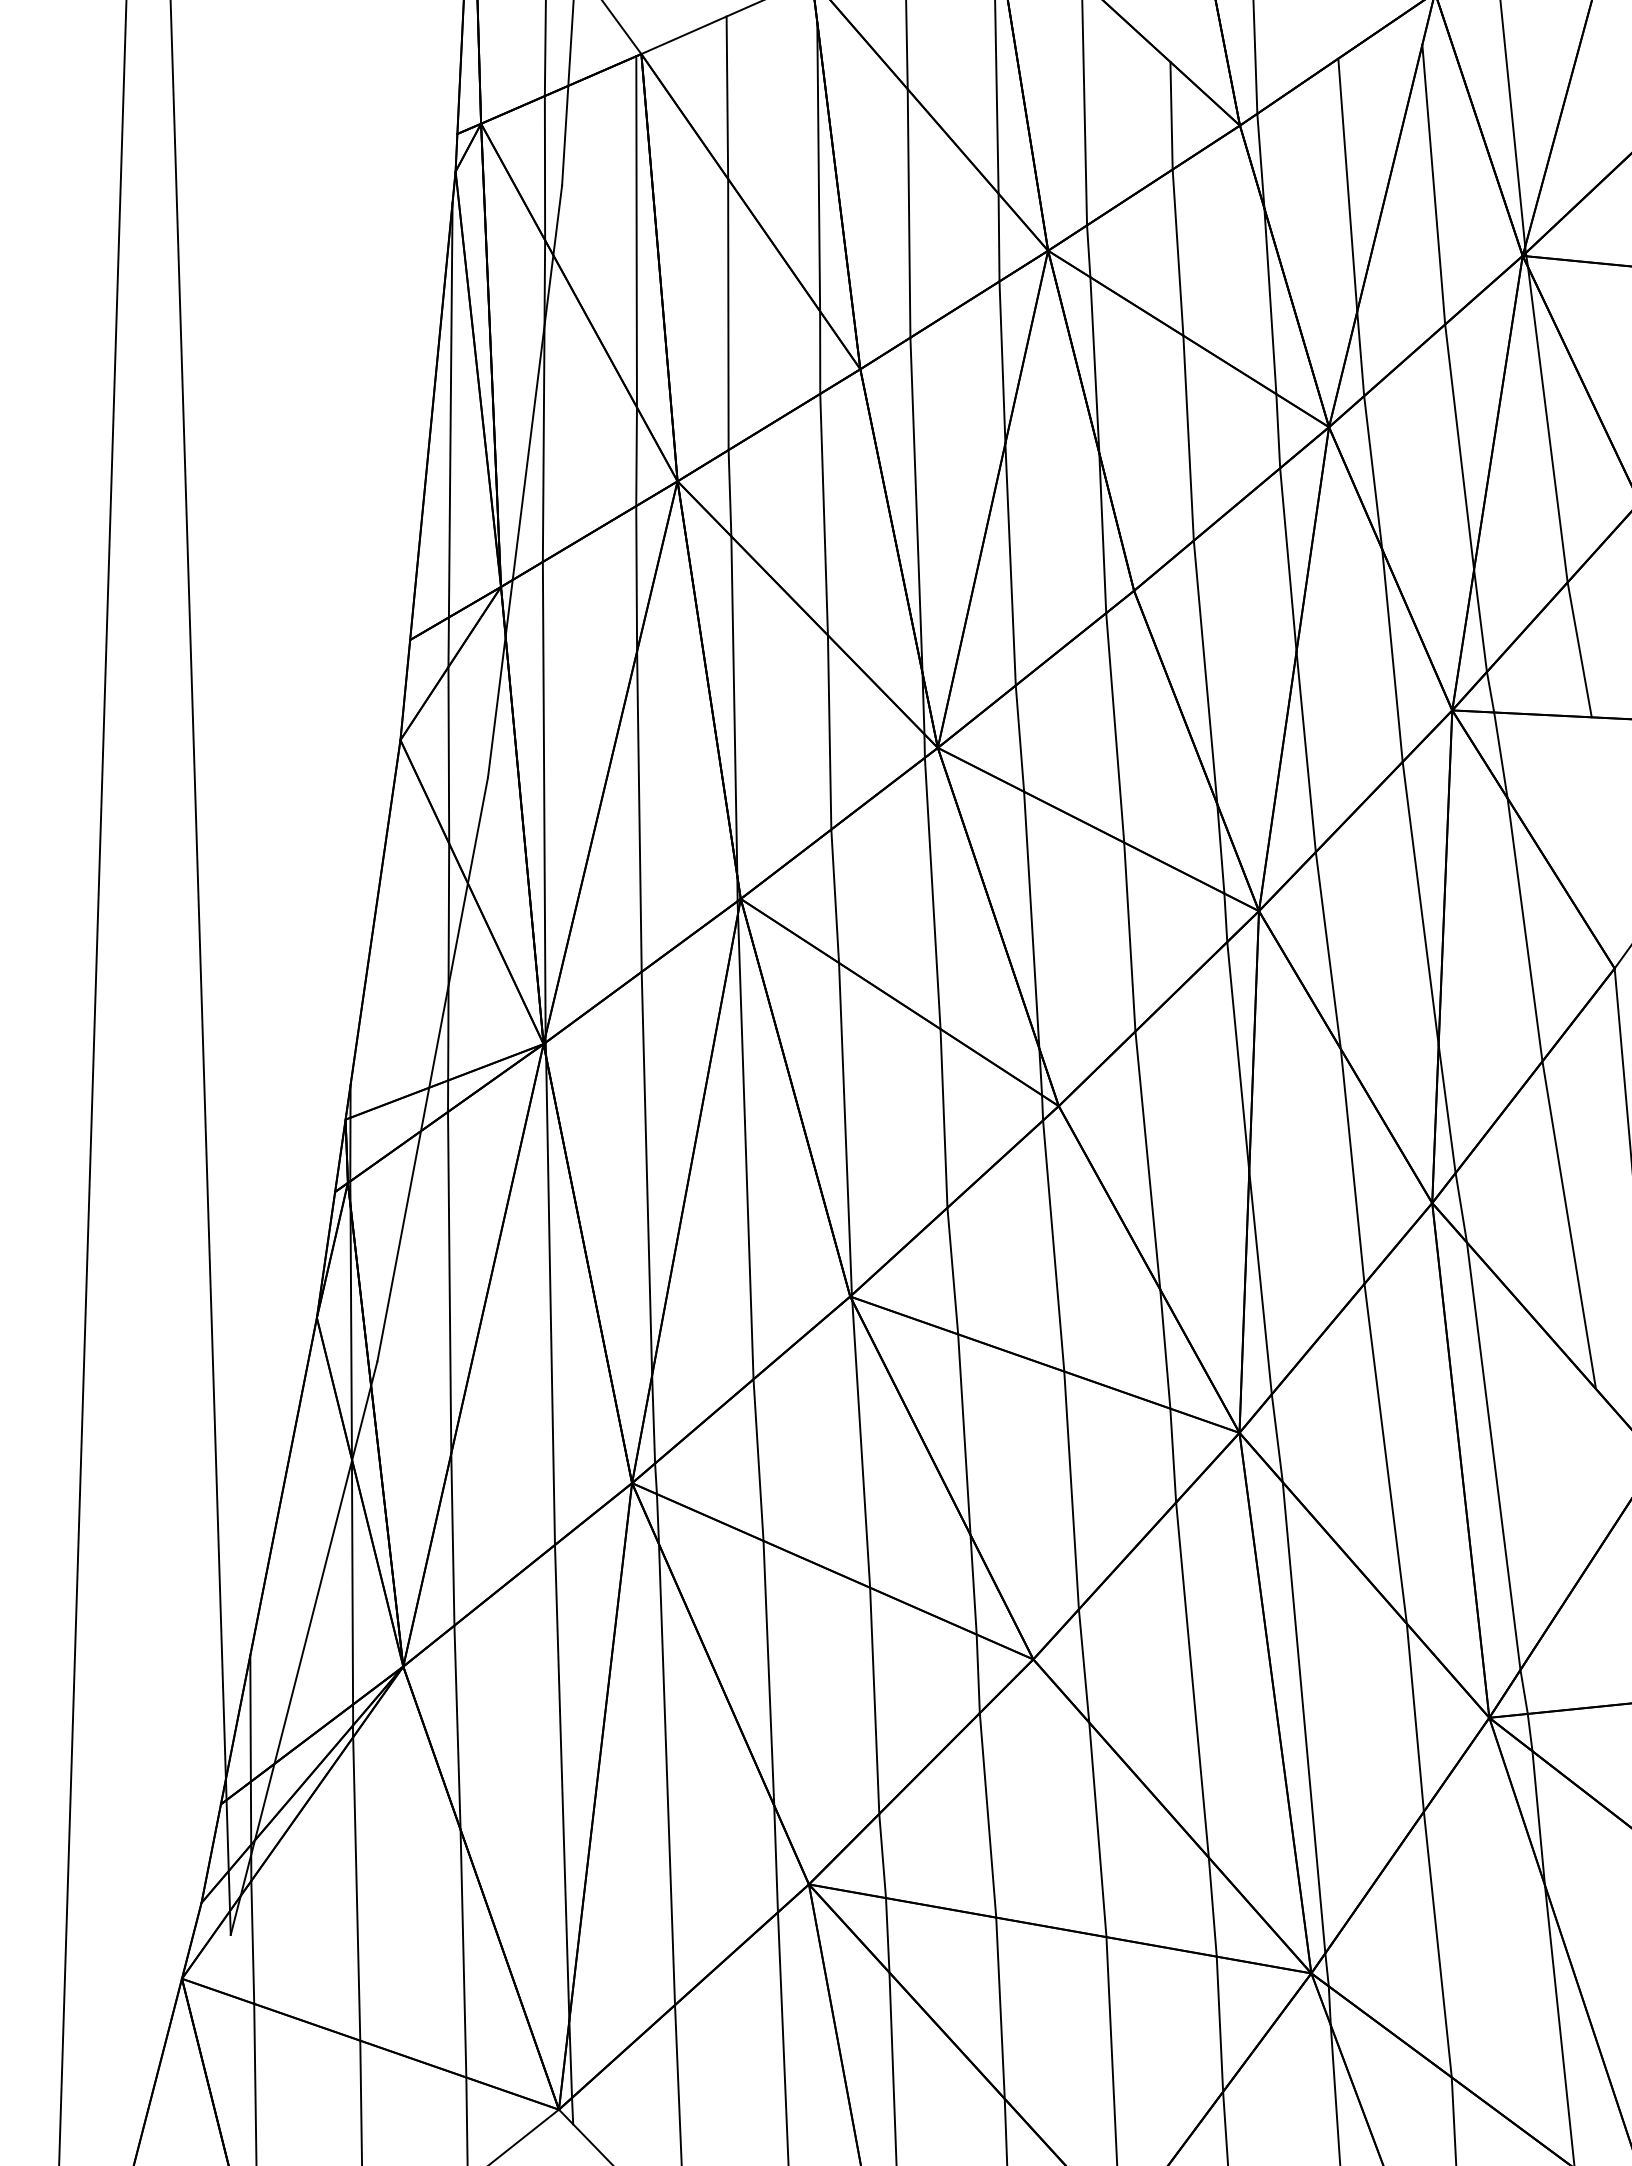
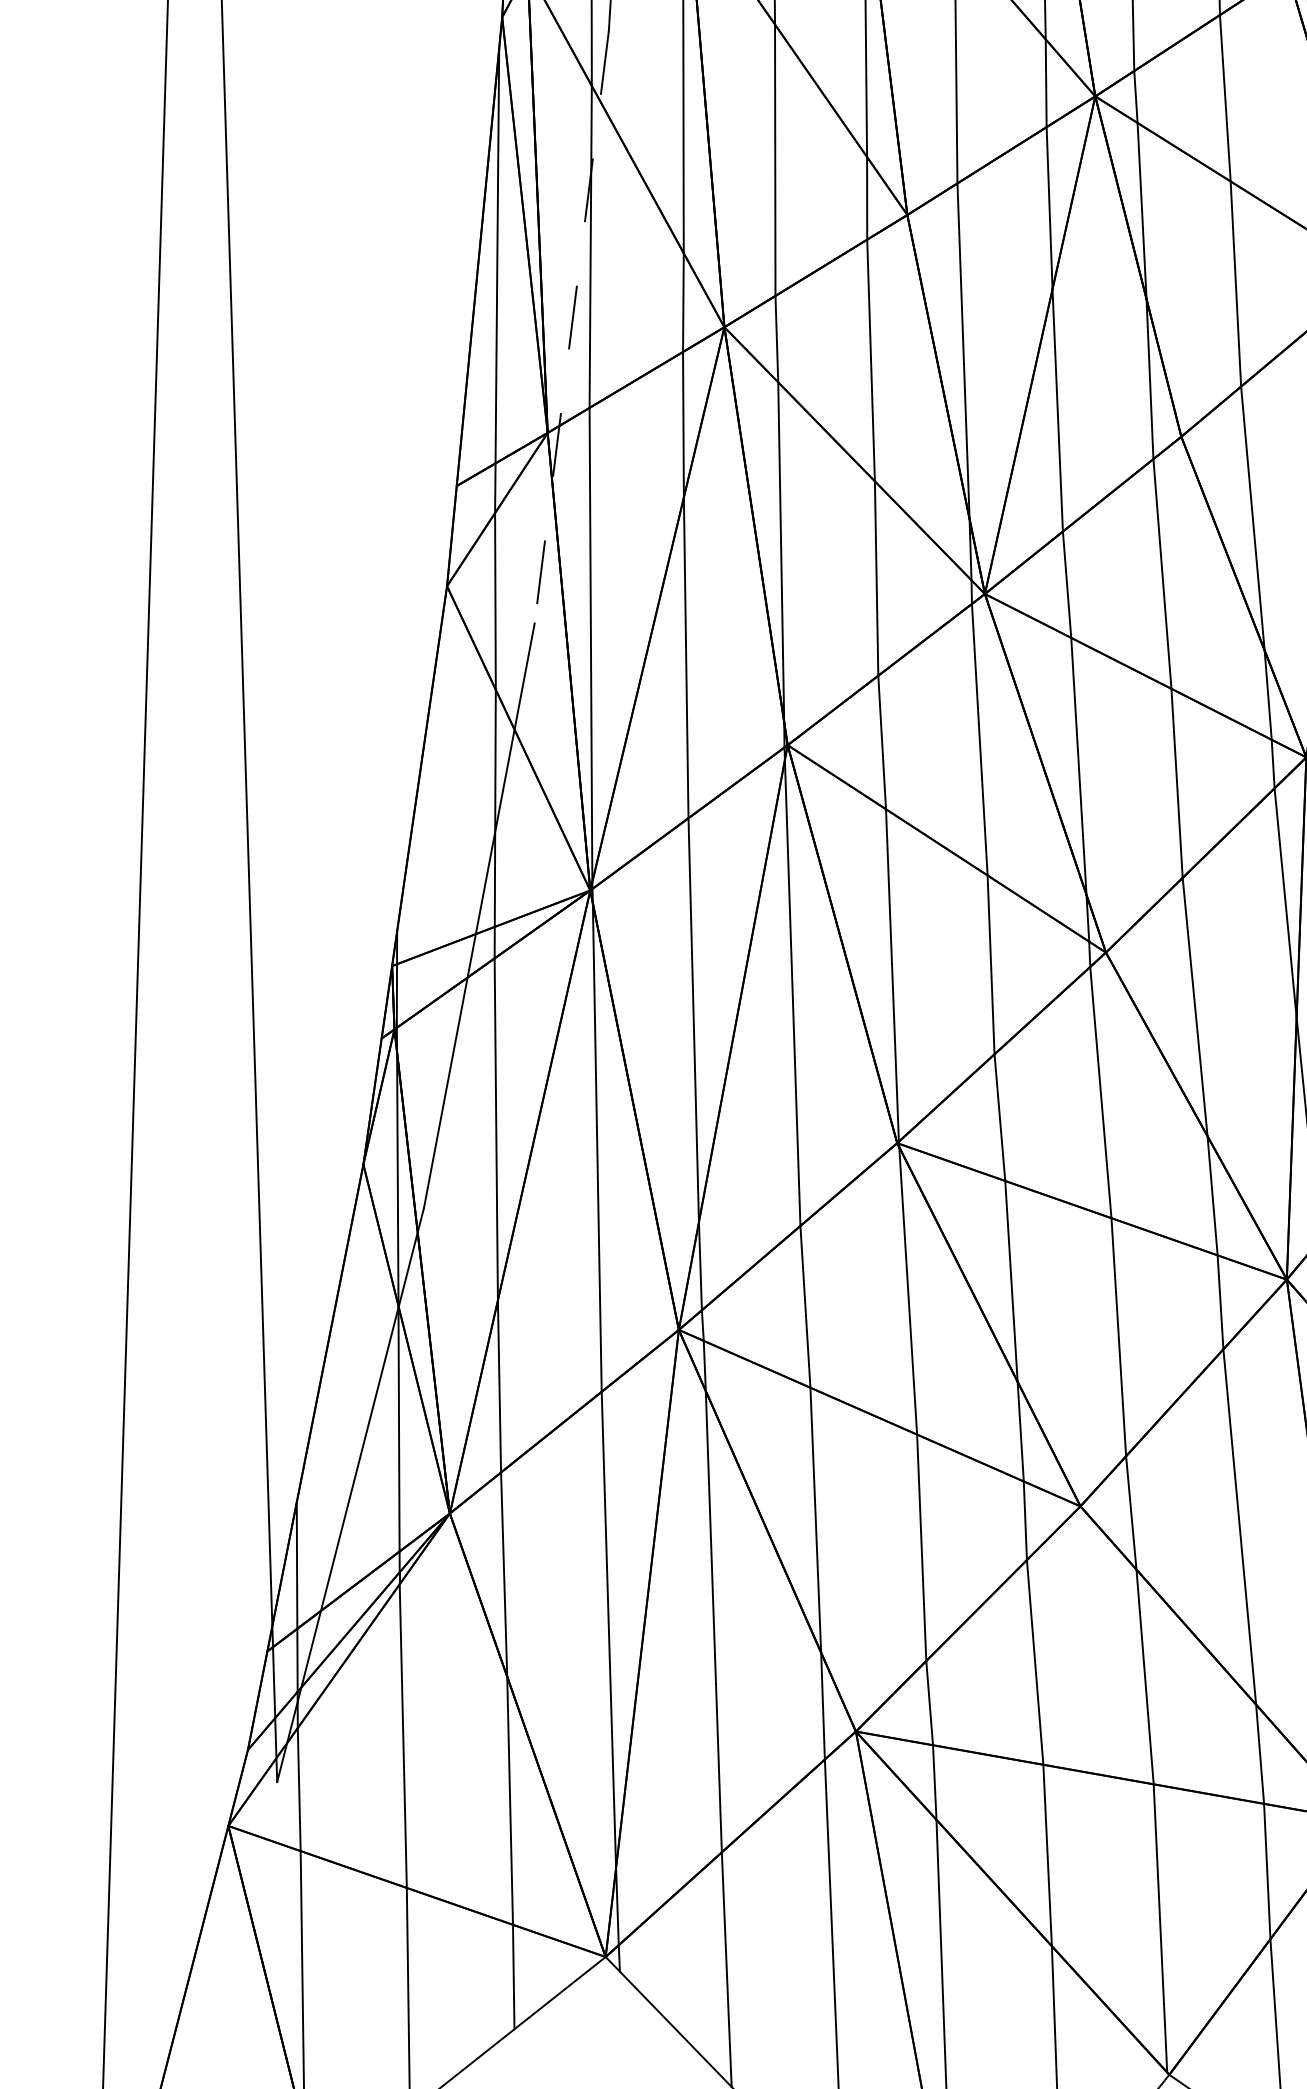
line: (525, 481) -> (572, 327), solid -> dashed

